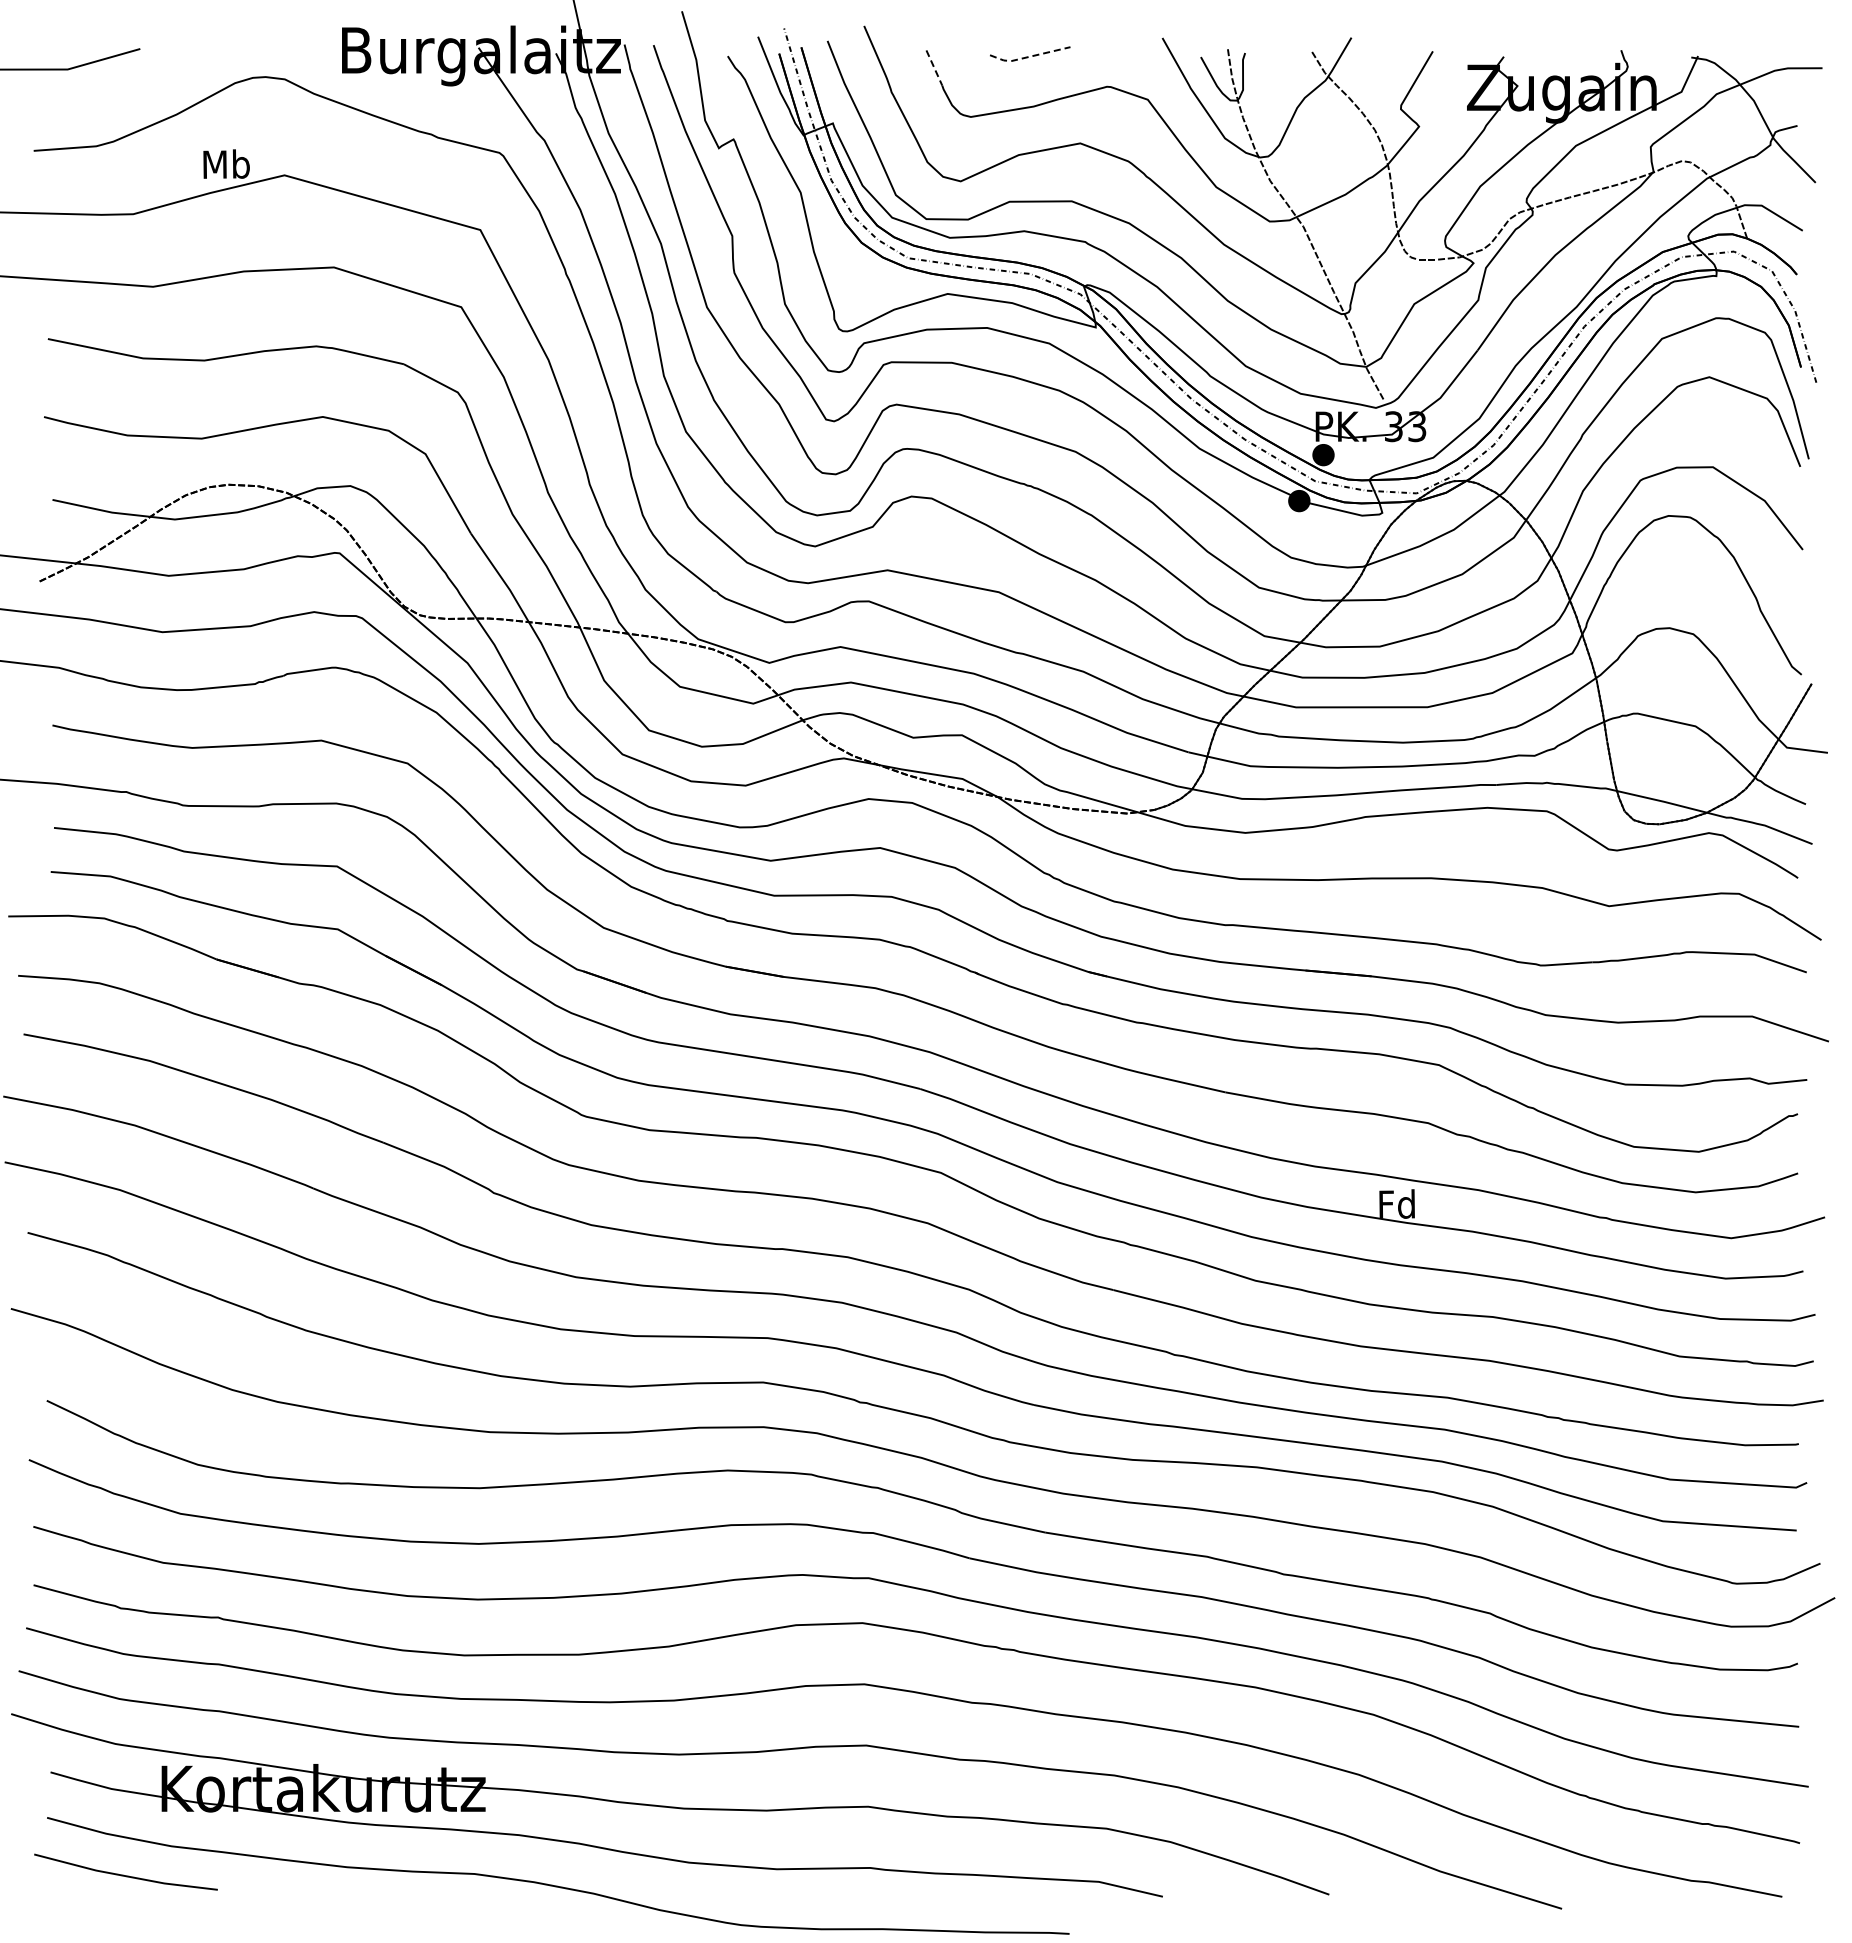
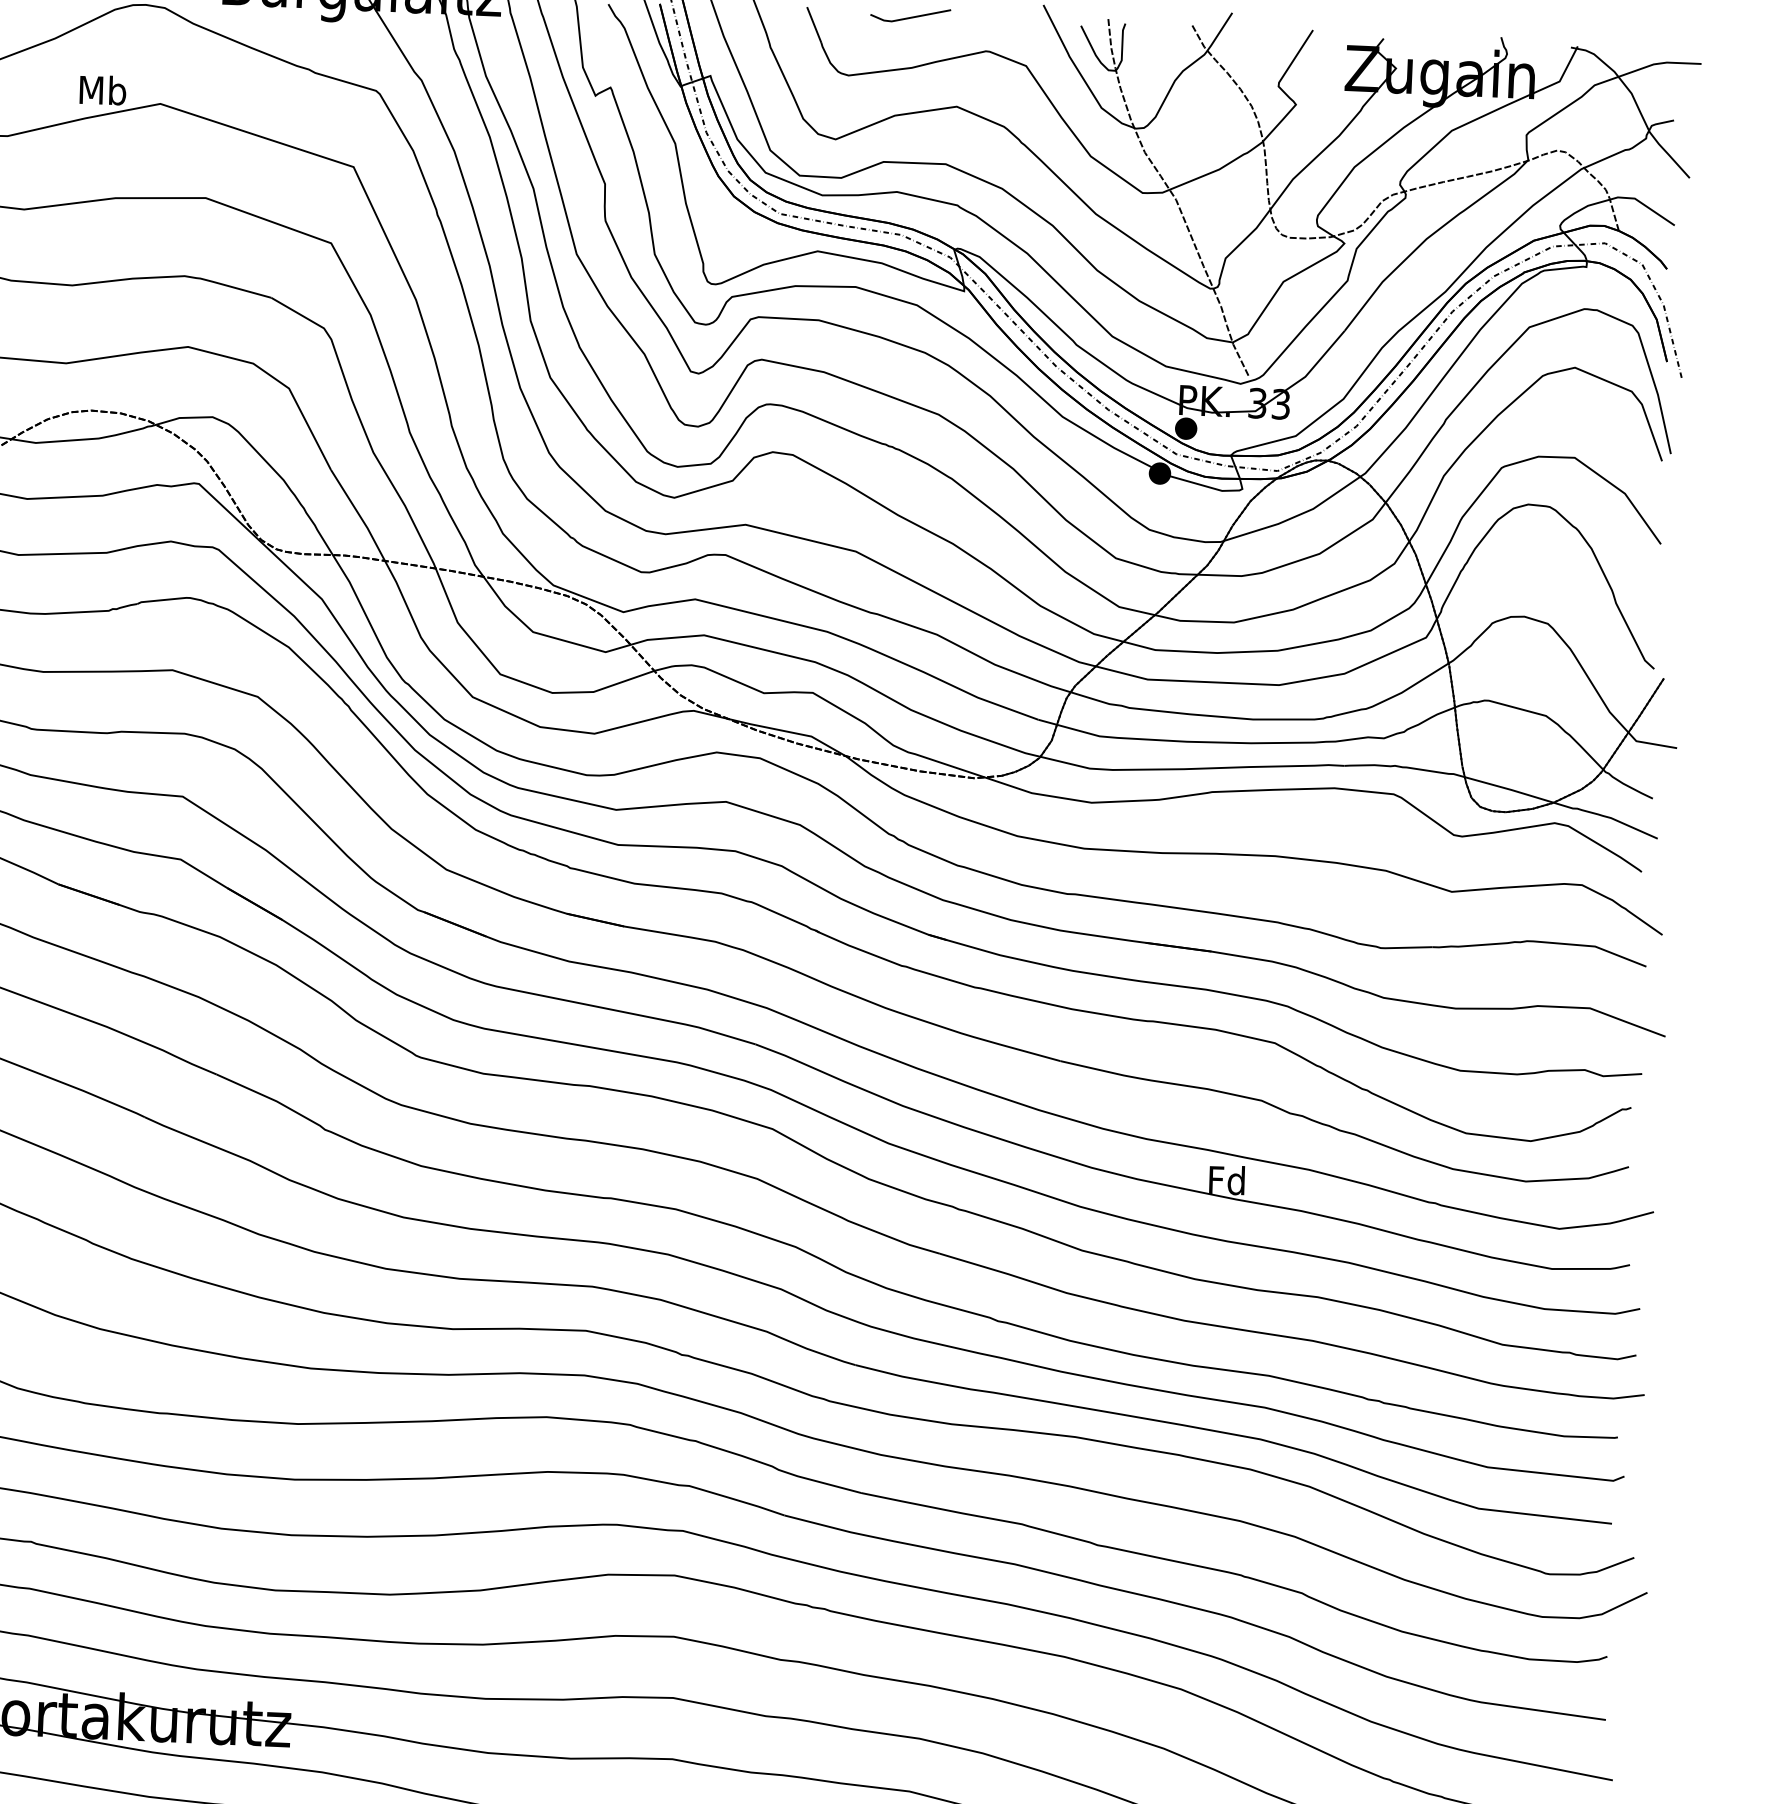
line: (1028, 56) -> (908, 17), dashed -> solid
line: (934, 68) -> (814, 25), dashed -> solid

